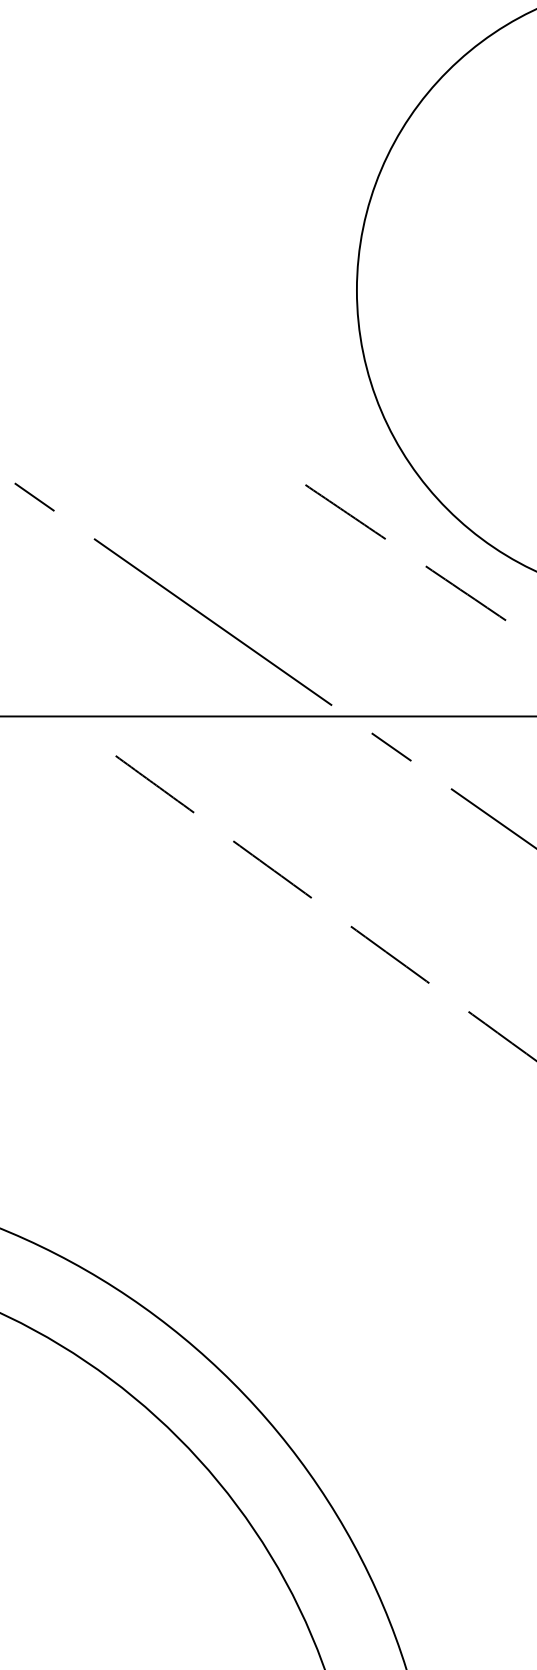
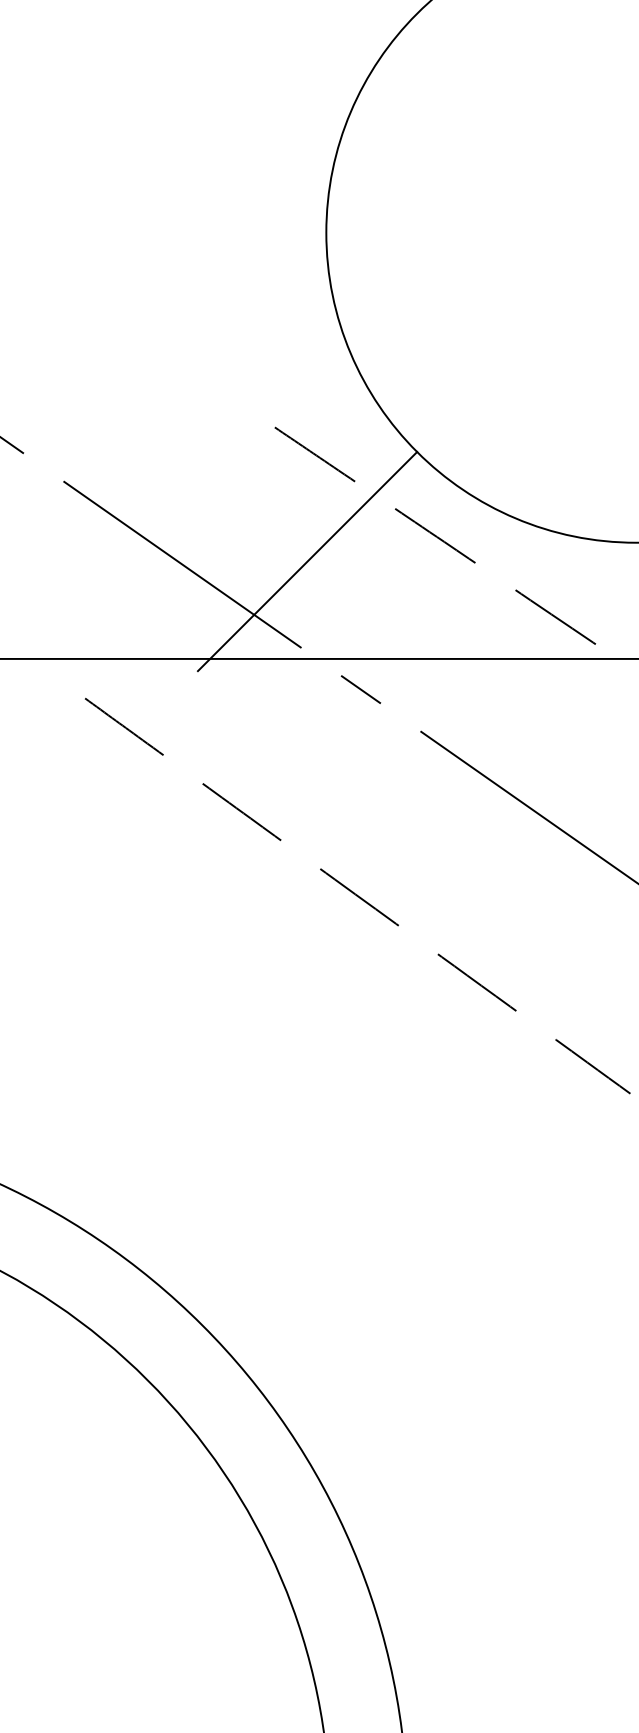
line: (338, 619) -> (307, 561), added

